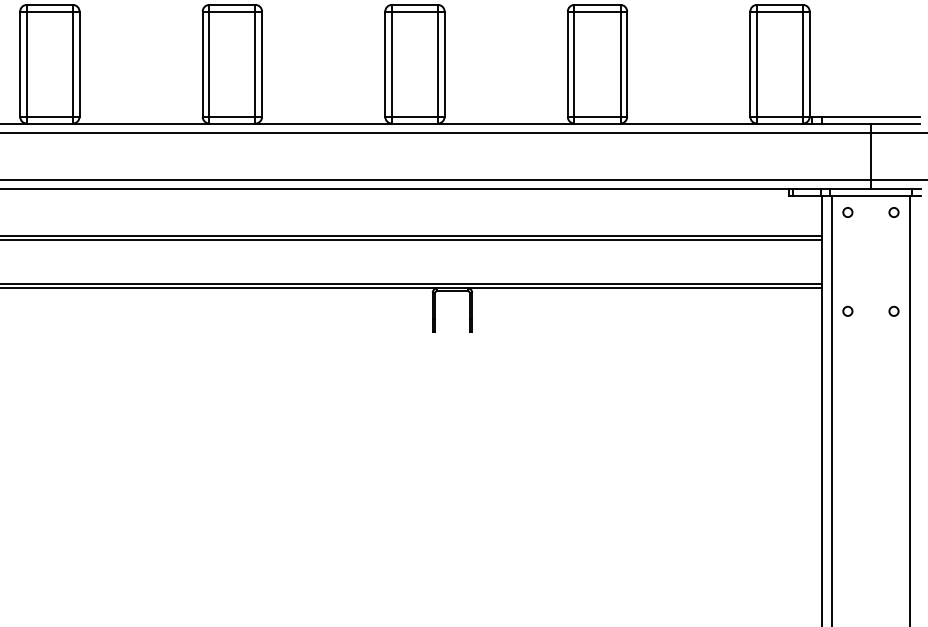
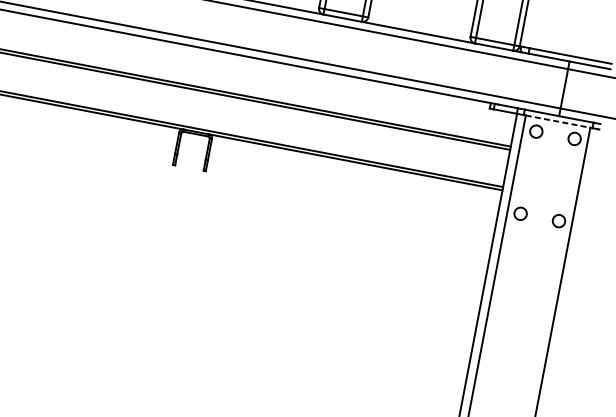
line: (870, 196) -> (557, 121), solid -> dashed
circle: (847, 212) -> (536, 131), size x1.6
circle: (893, 212) -> (574, 138), size x1.6
circle: (847, 310) -> (520, 212), size x1.6
circle: (893, 310) -> (558, 220), size x1.6

